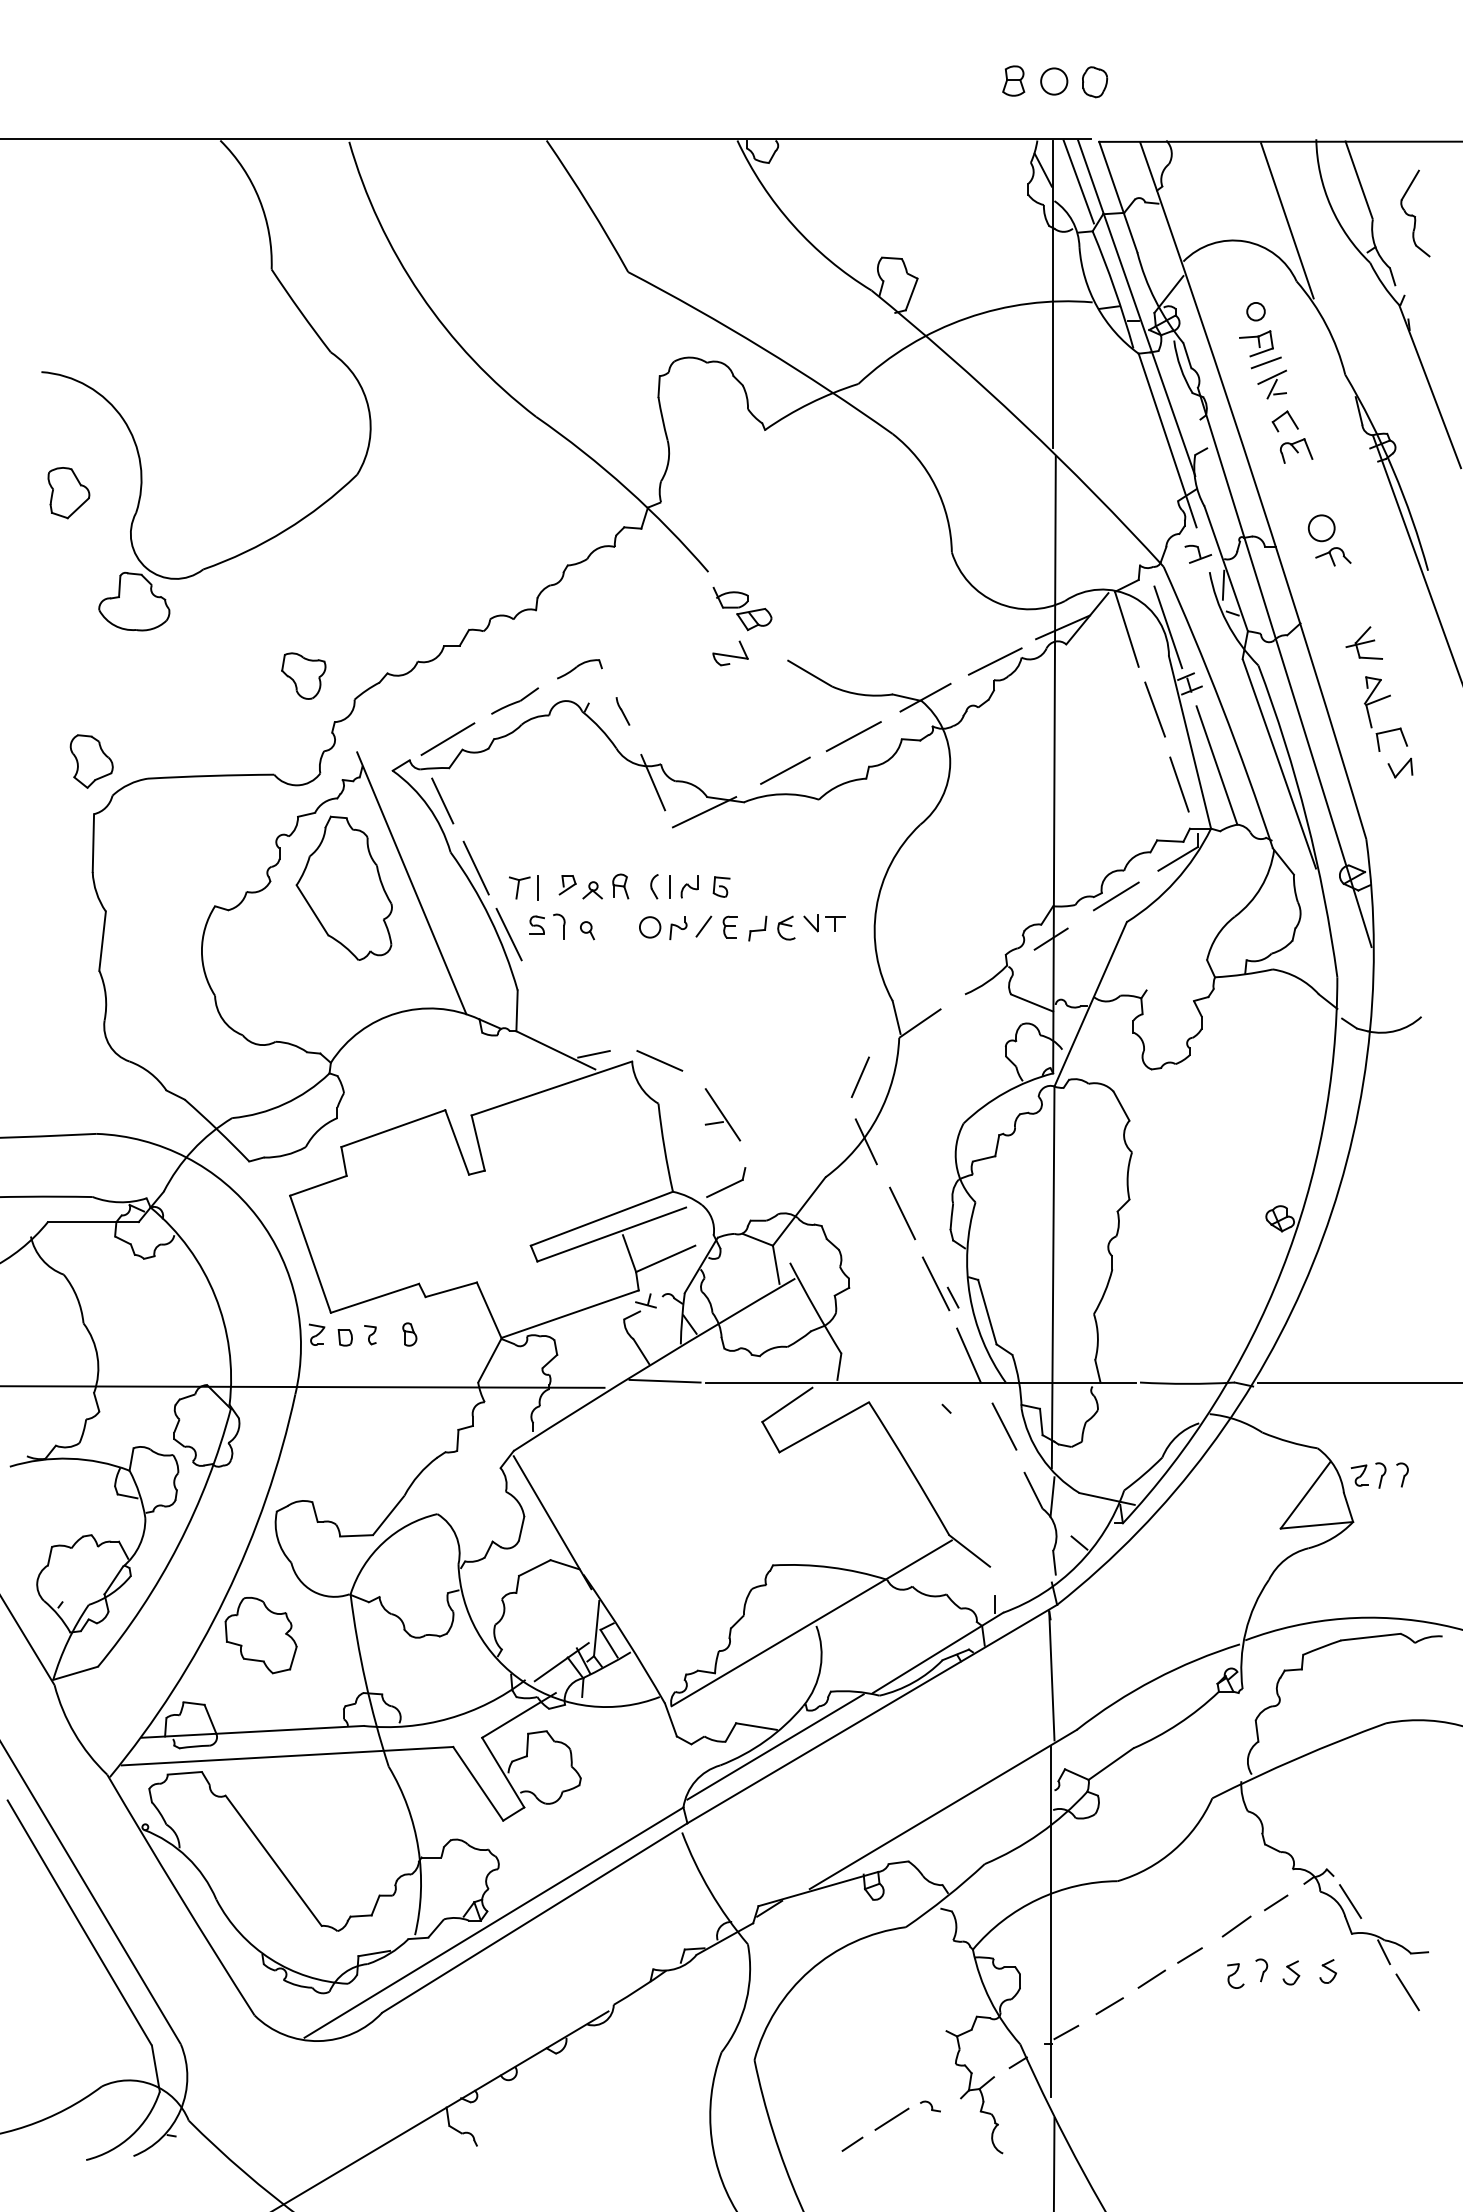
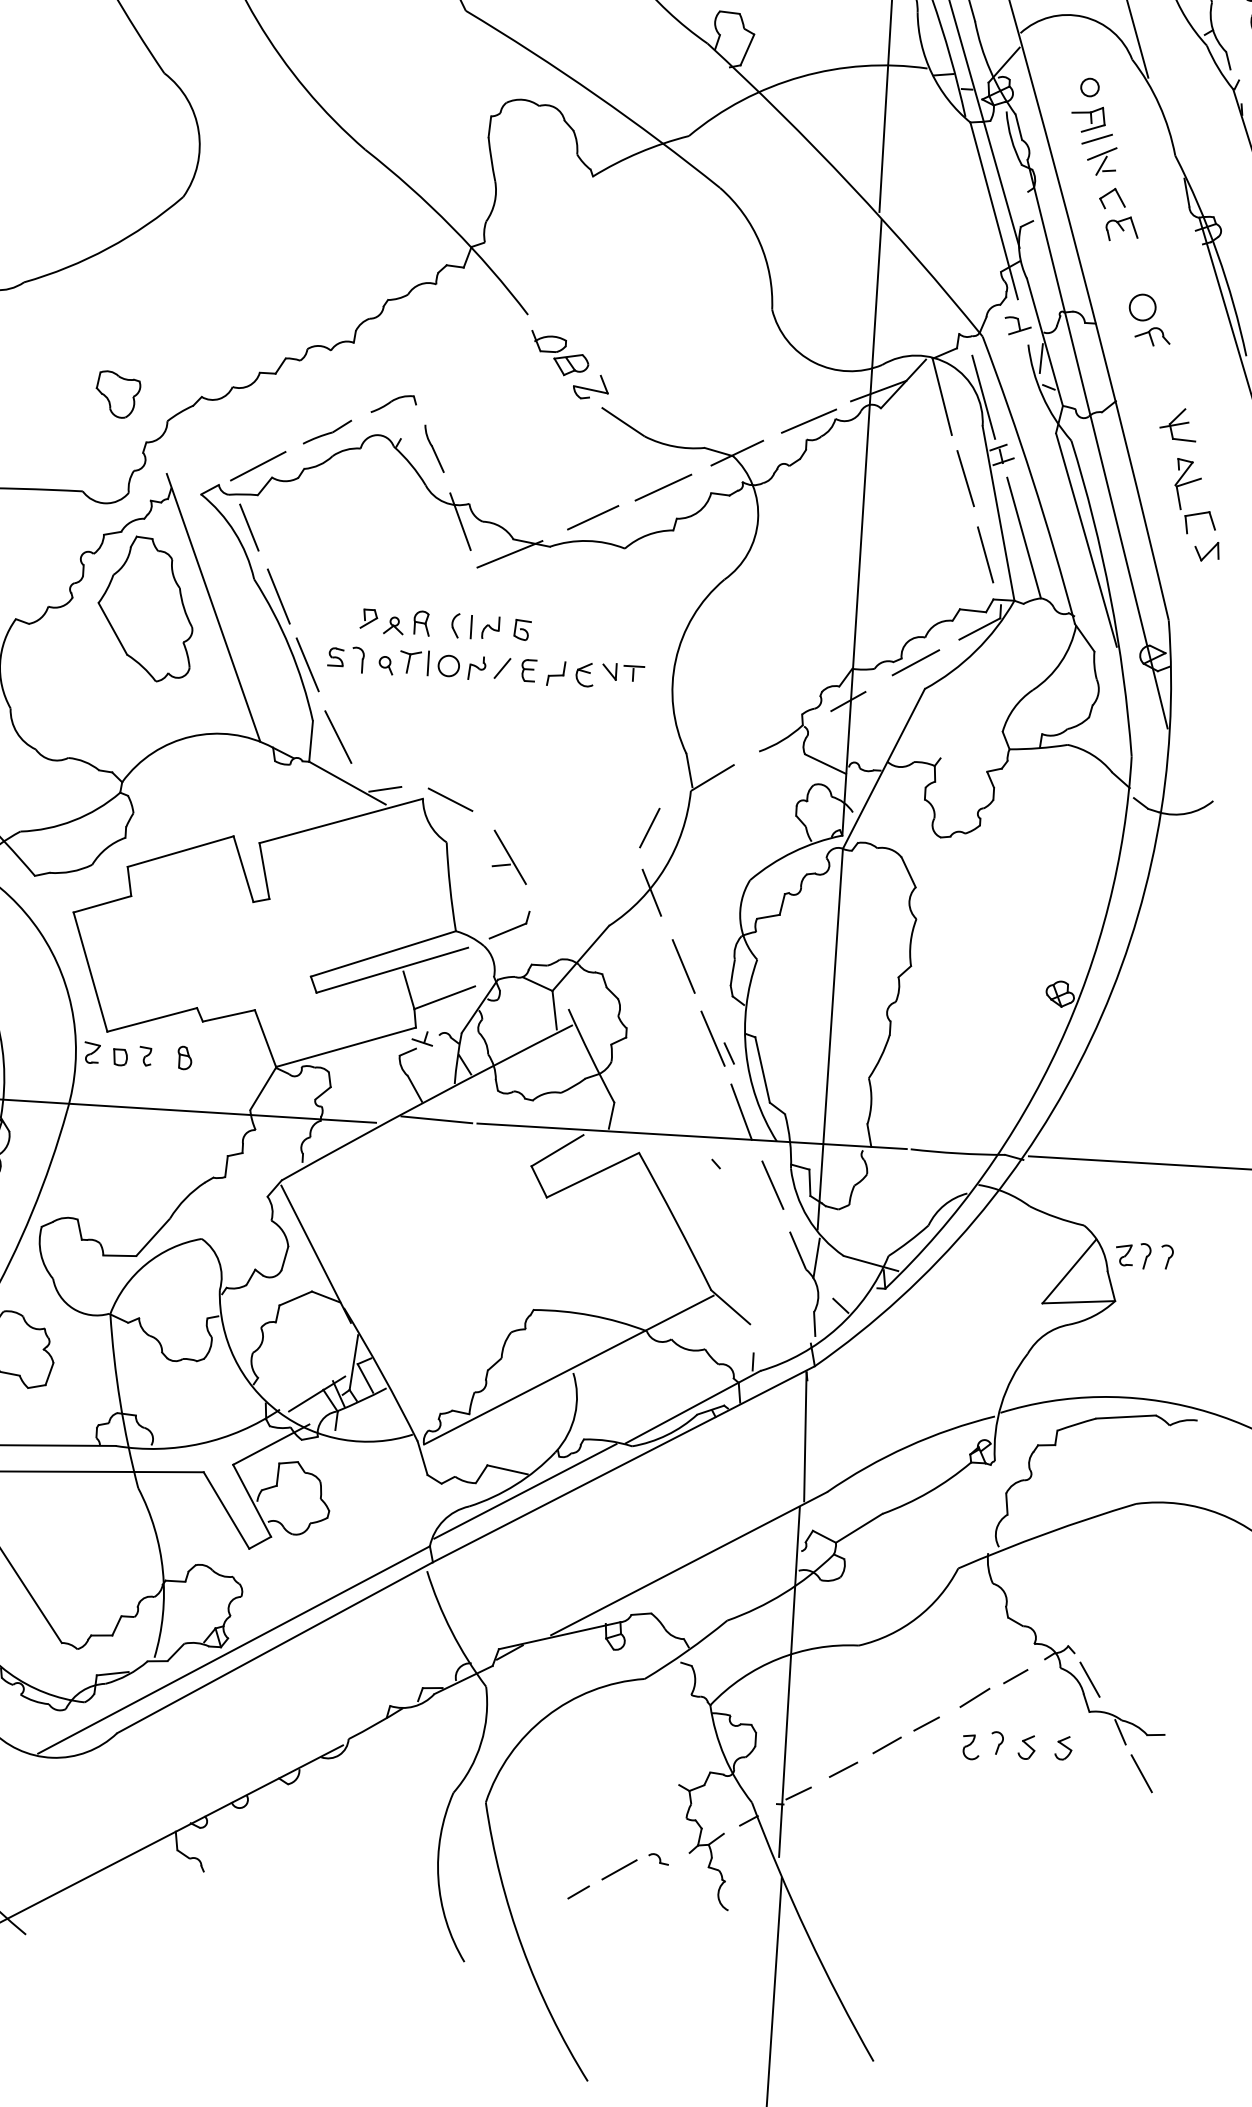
part: (730, 653) -> (590, 387), moved
part: (622, 710) -> (434, 447), size x1.67
part: (523, 887) -> (414, 662), moved
line: (543, 1004) -> (337, 736), added

